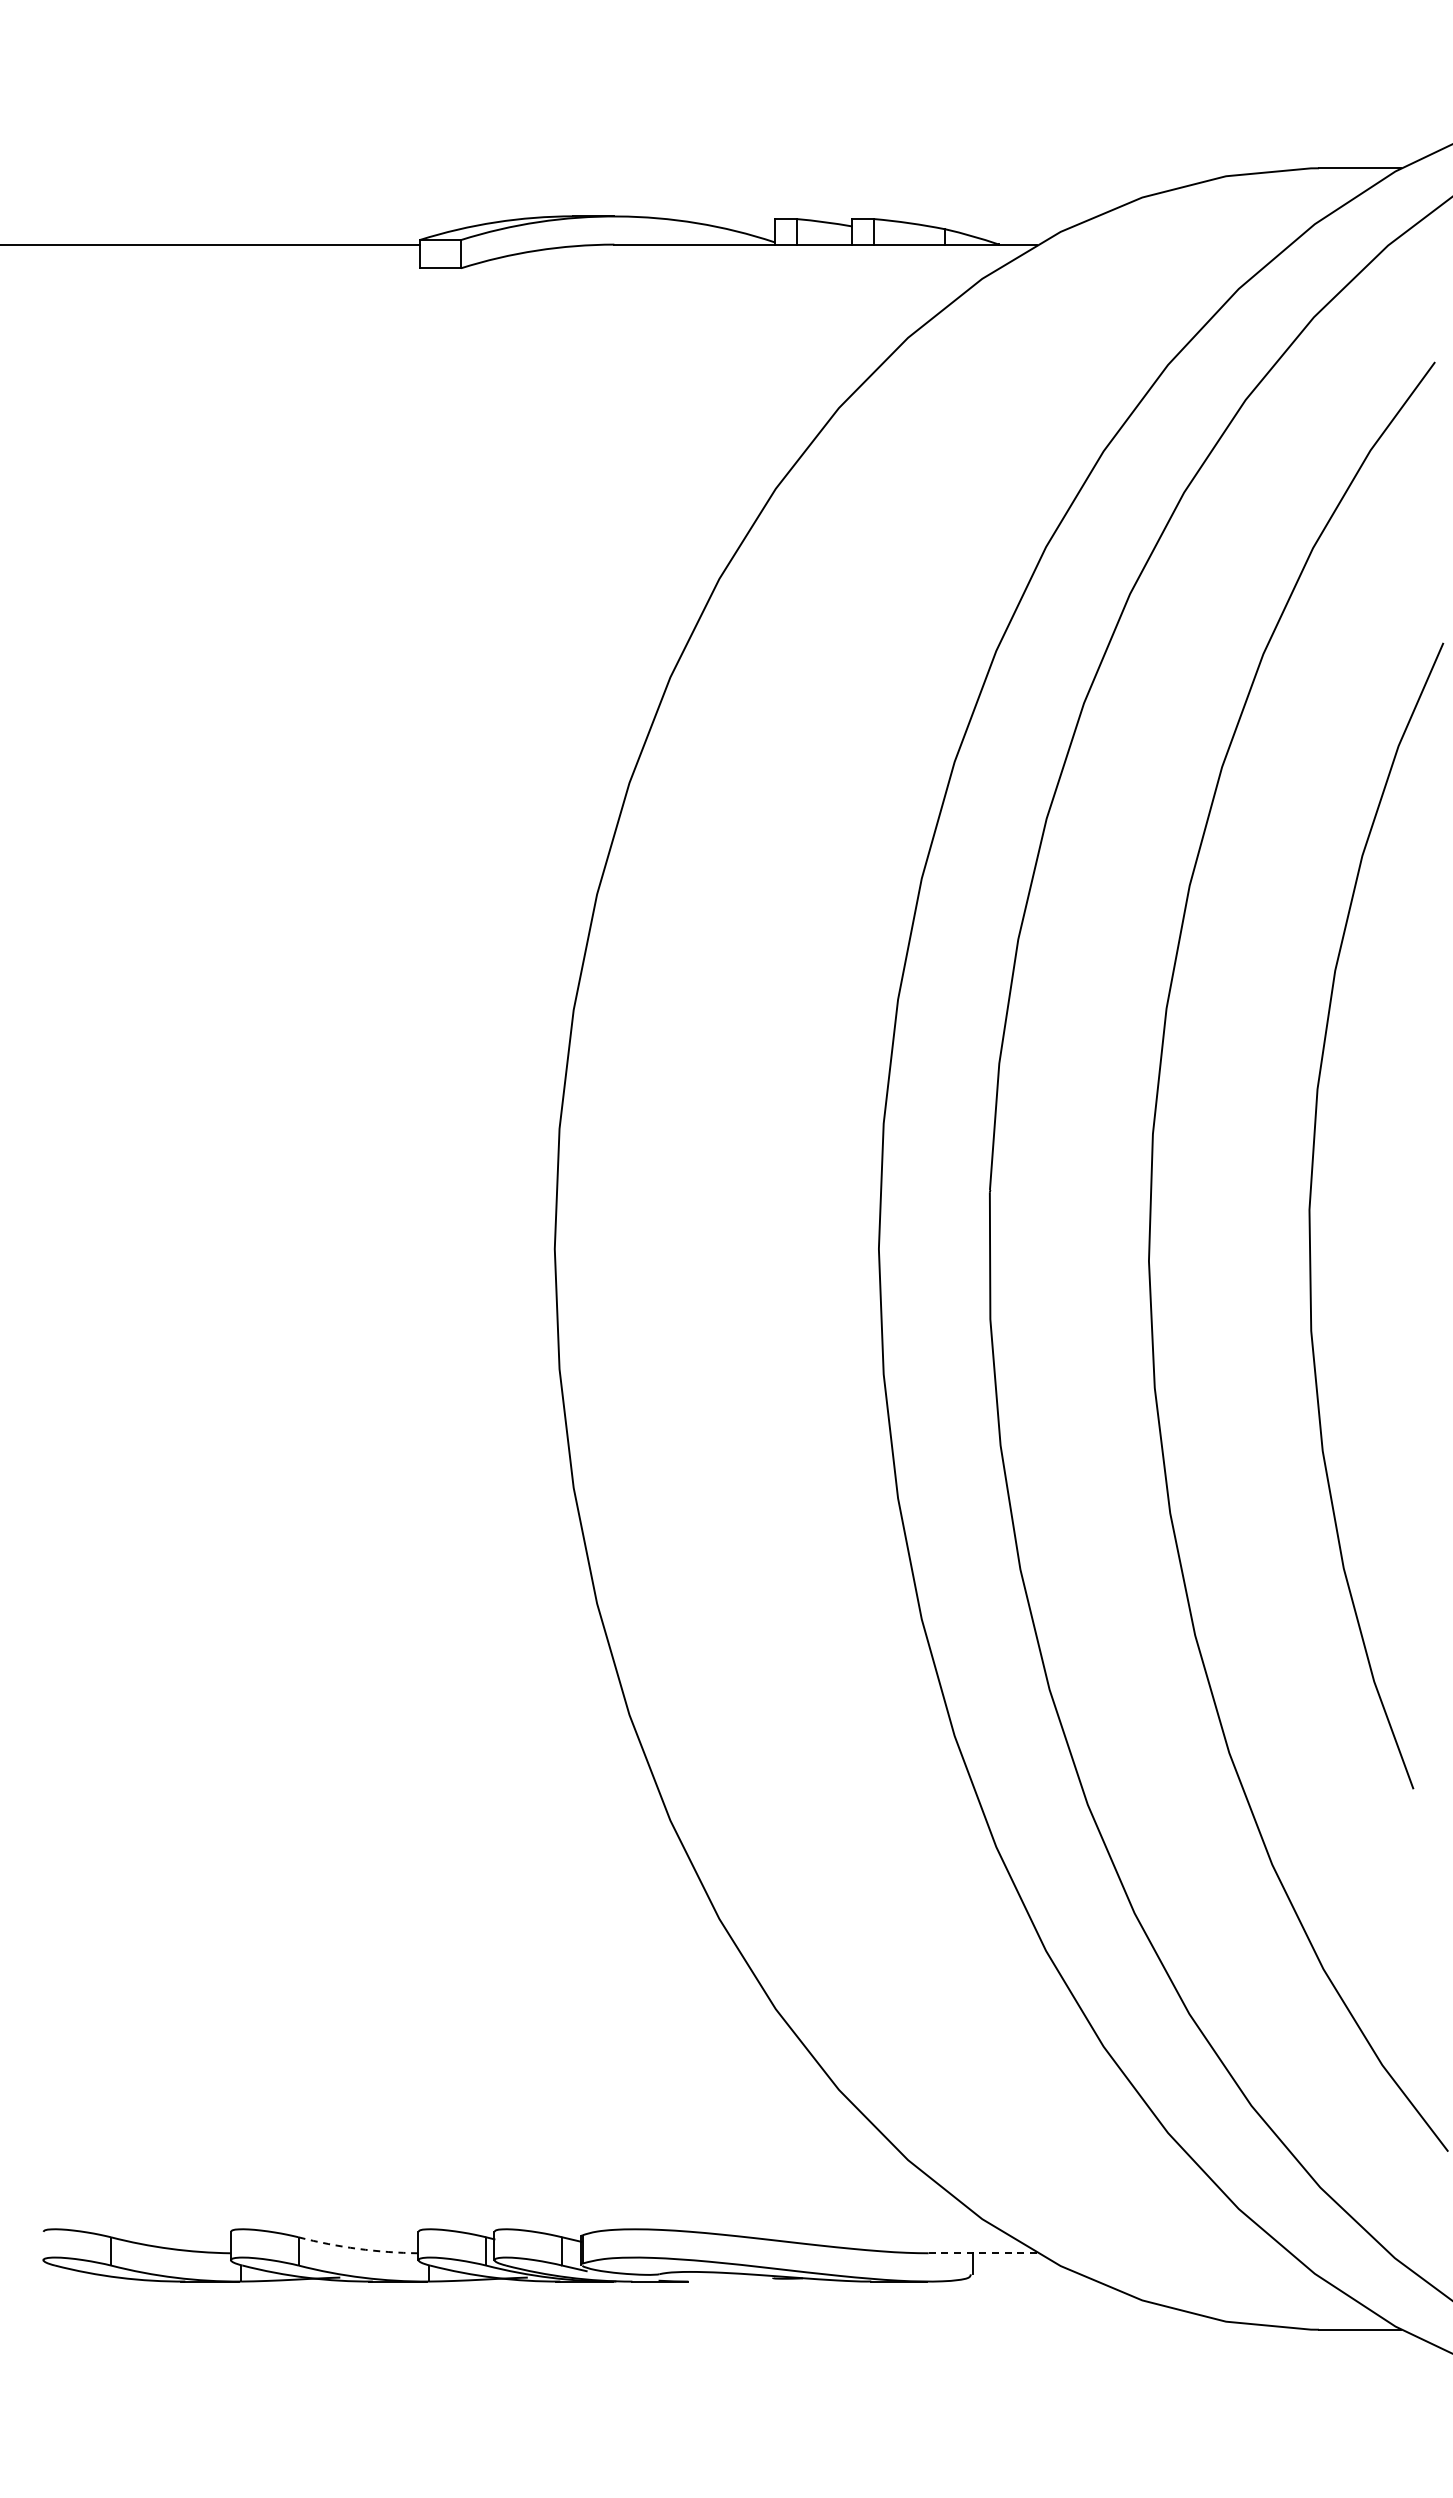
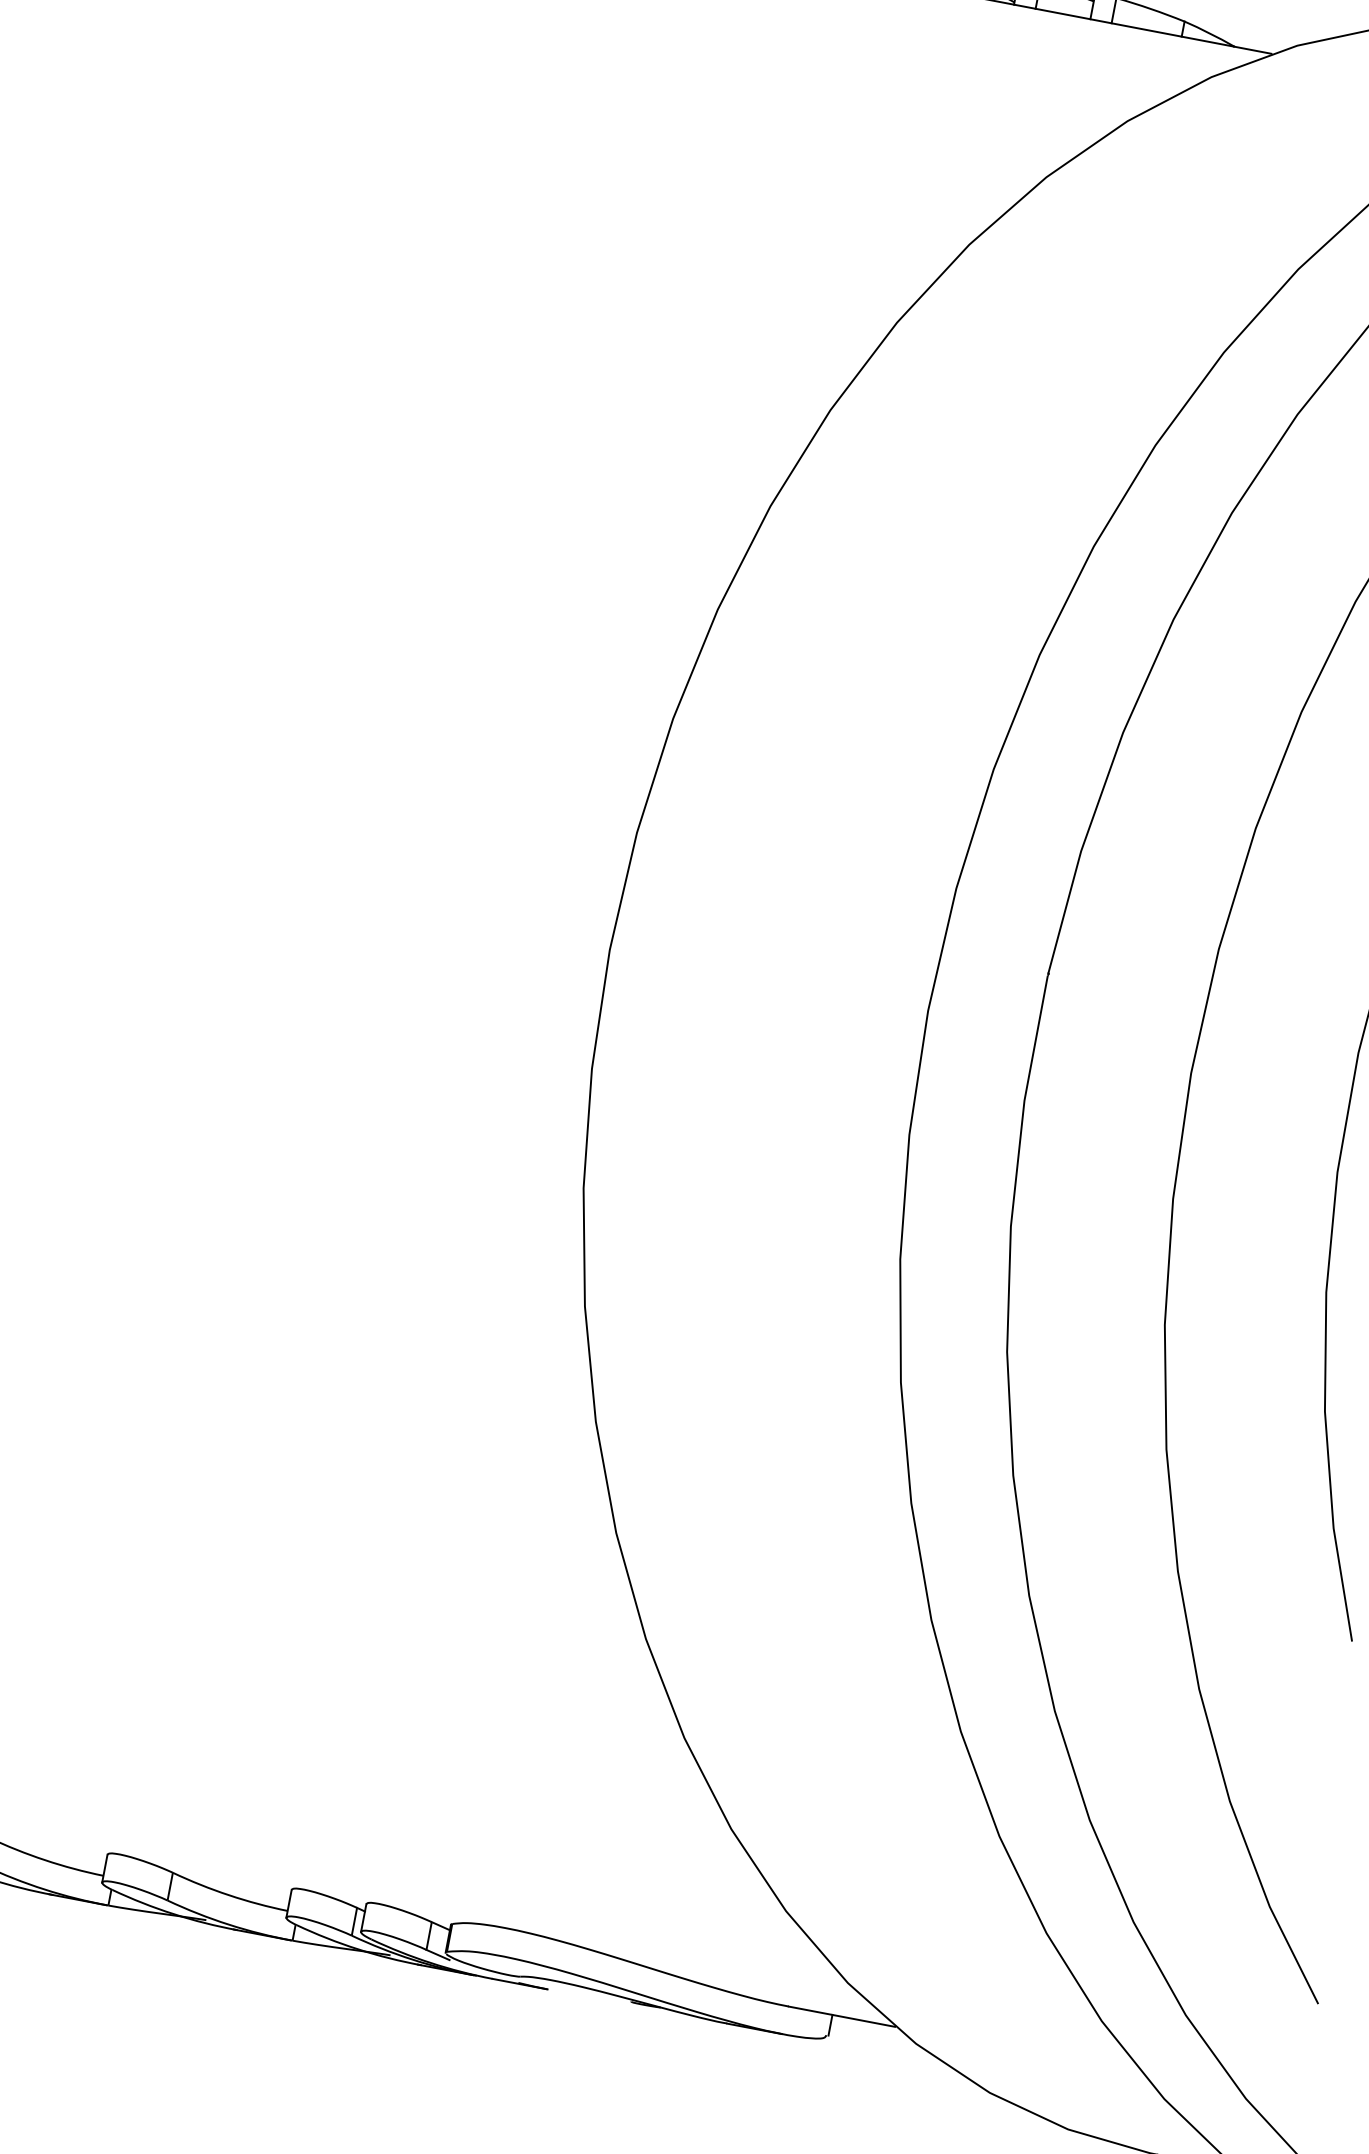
arc: (357, 2248) -> (228, 1894), dashed -> solid
line: (983, 2253) -> (842, 2017), dashed -> solid

